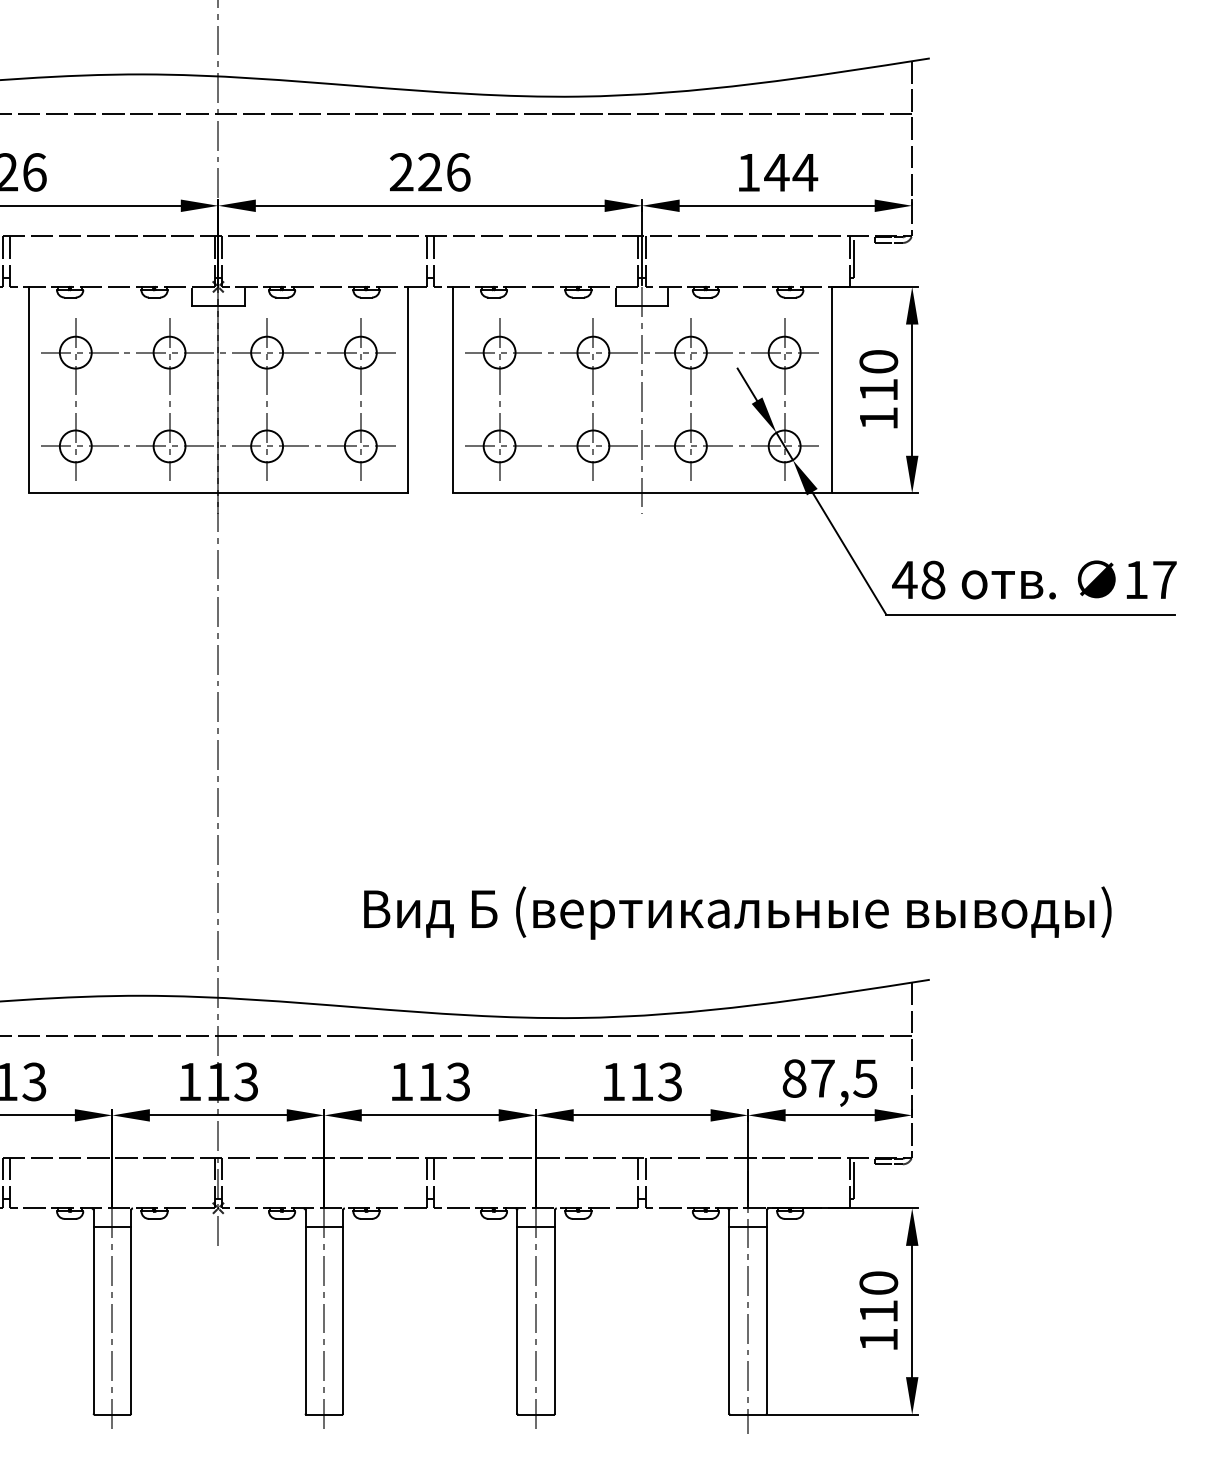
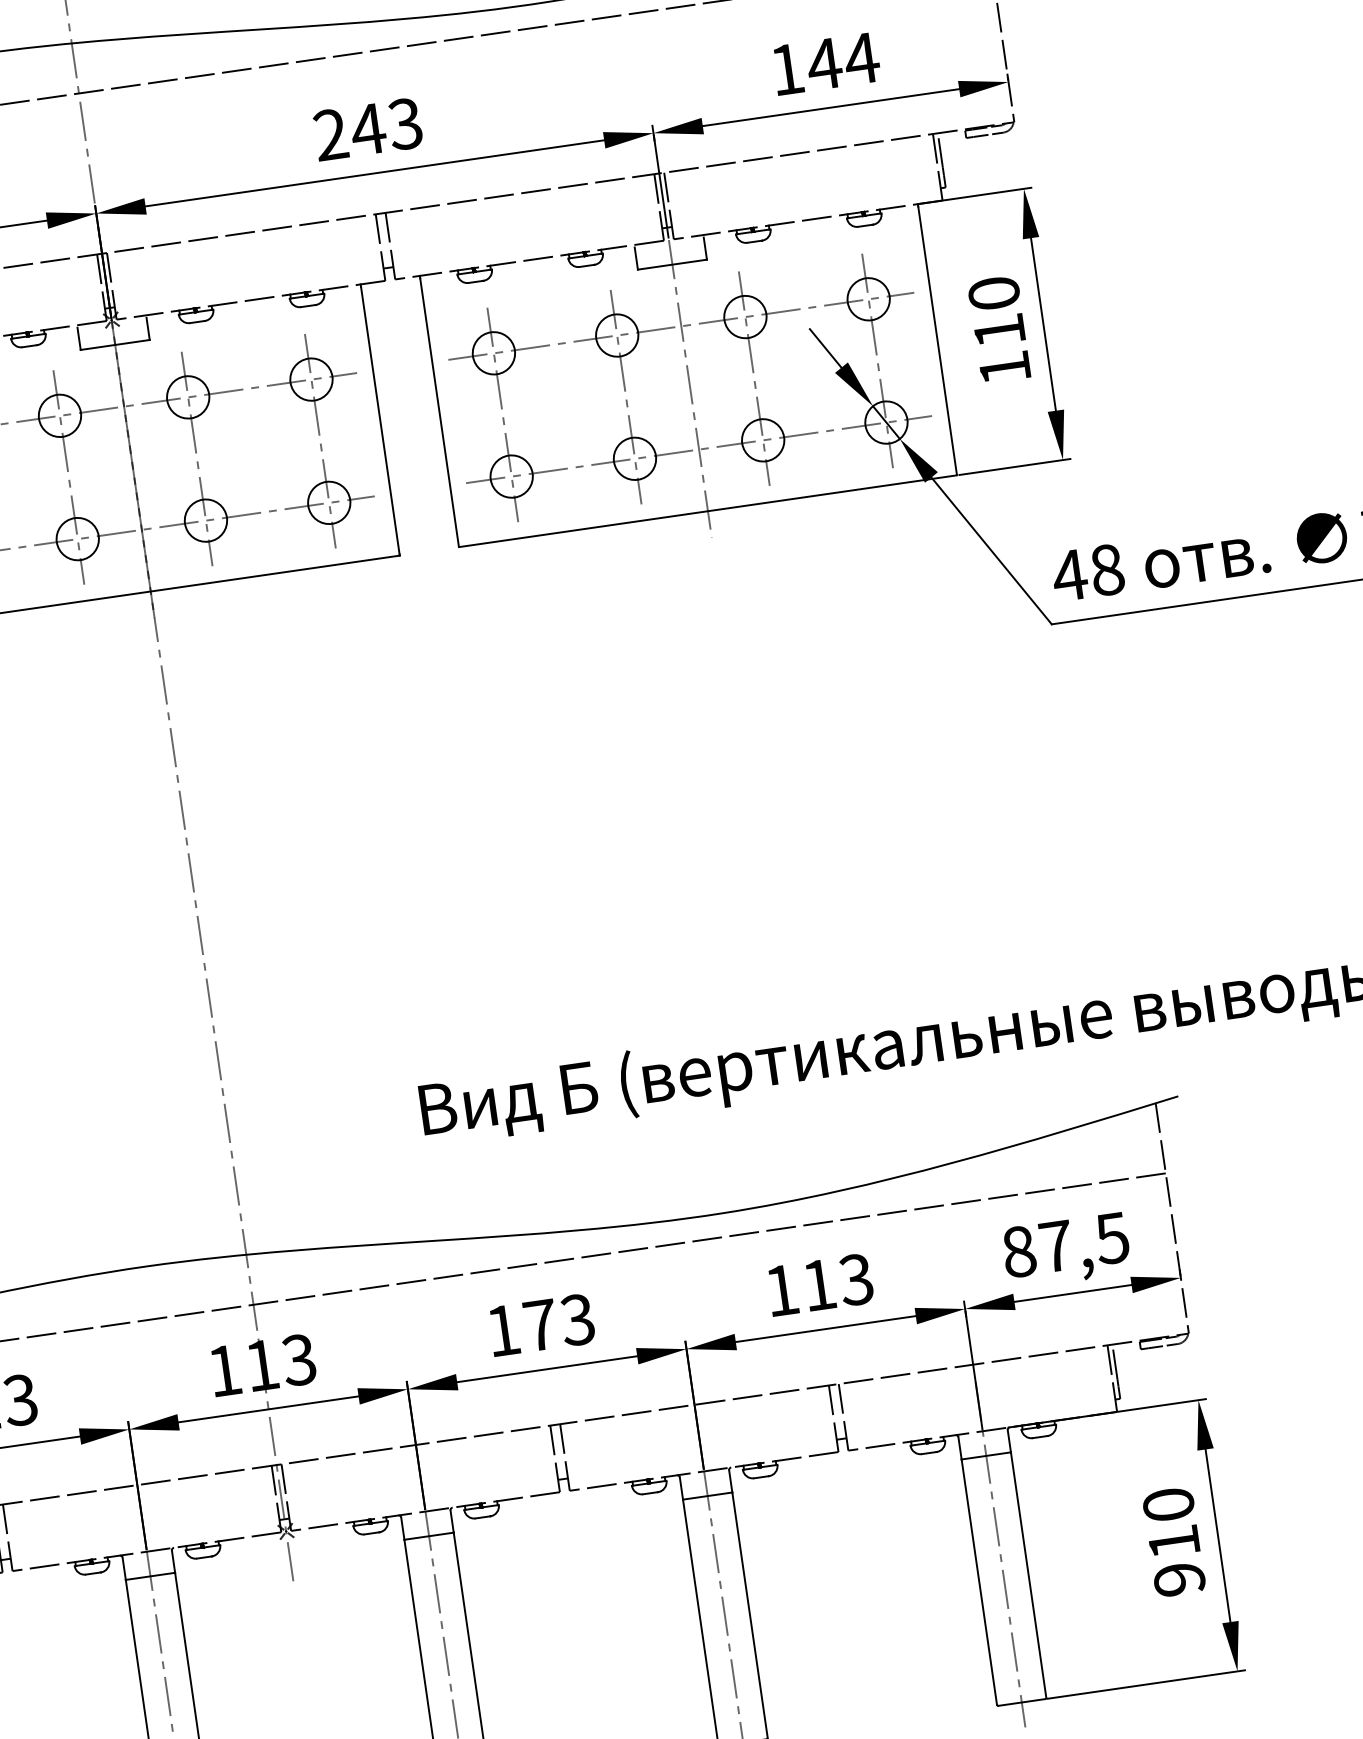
text: (443, 172) -> (386, 127), 226 -> 243
text: (429, 1081) -> (539, 1324), 113 -> 173
text: (878, 1339) -> (1178, 1578), 110 -> 910

